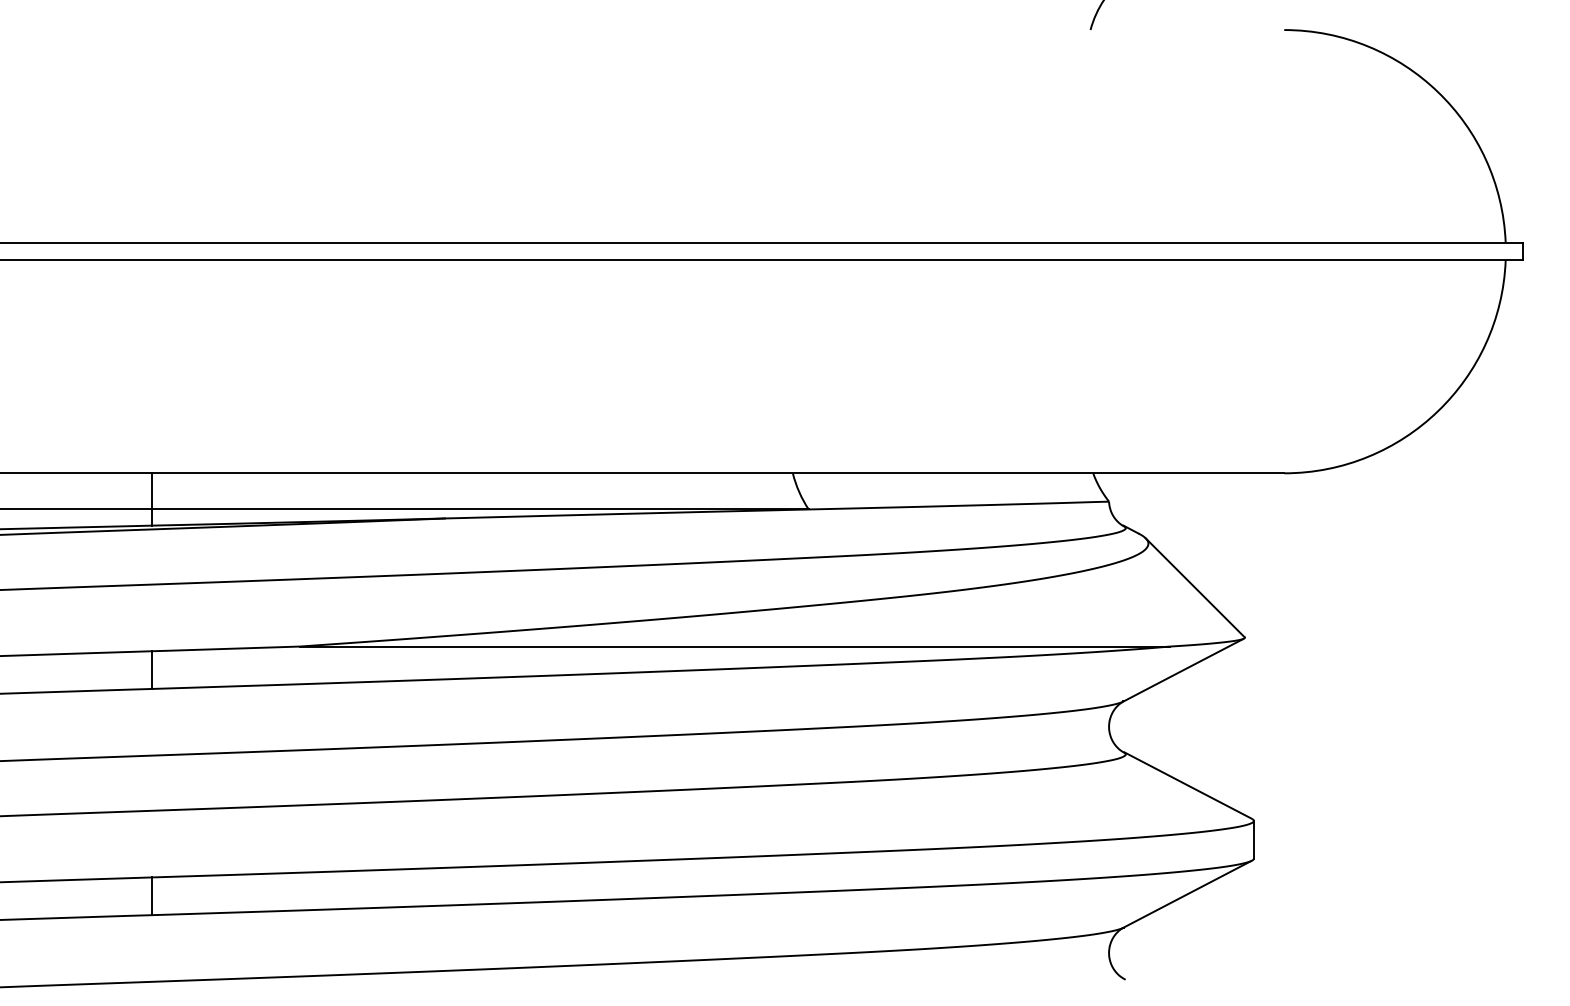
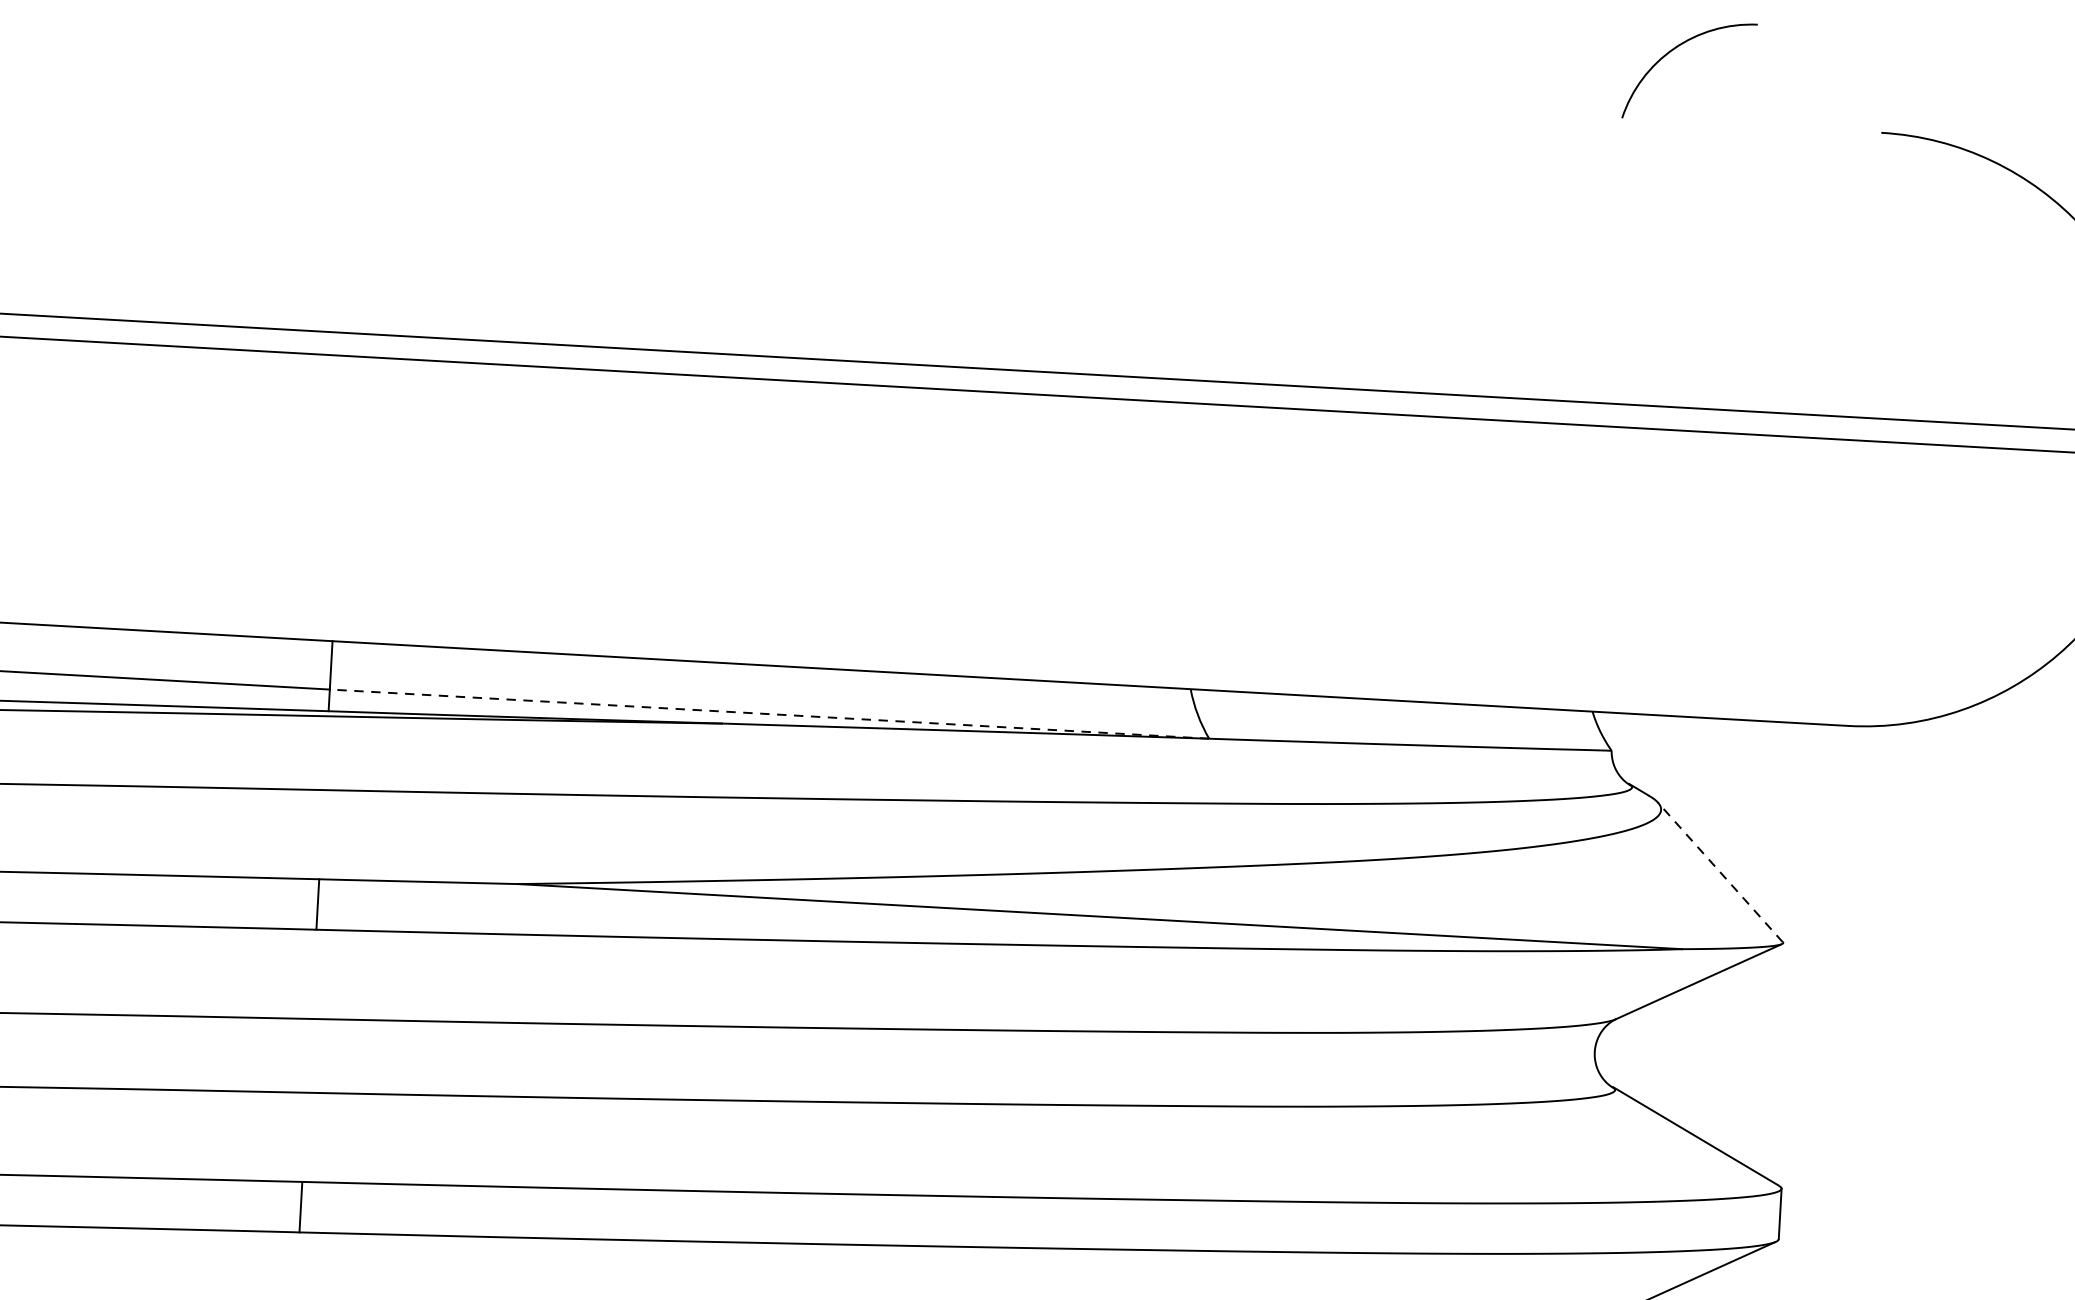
line: (480, 509) -> (770, 714), solid -> dashed
line: (1195, 587) -> (1720, 872), solid -> dashed

